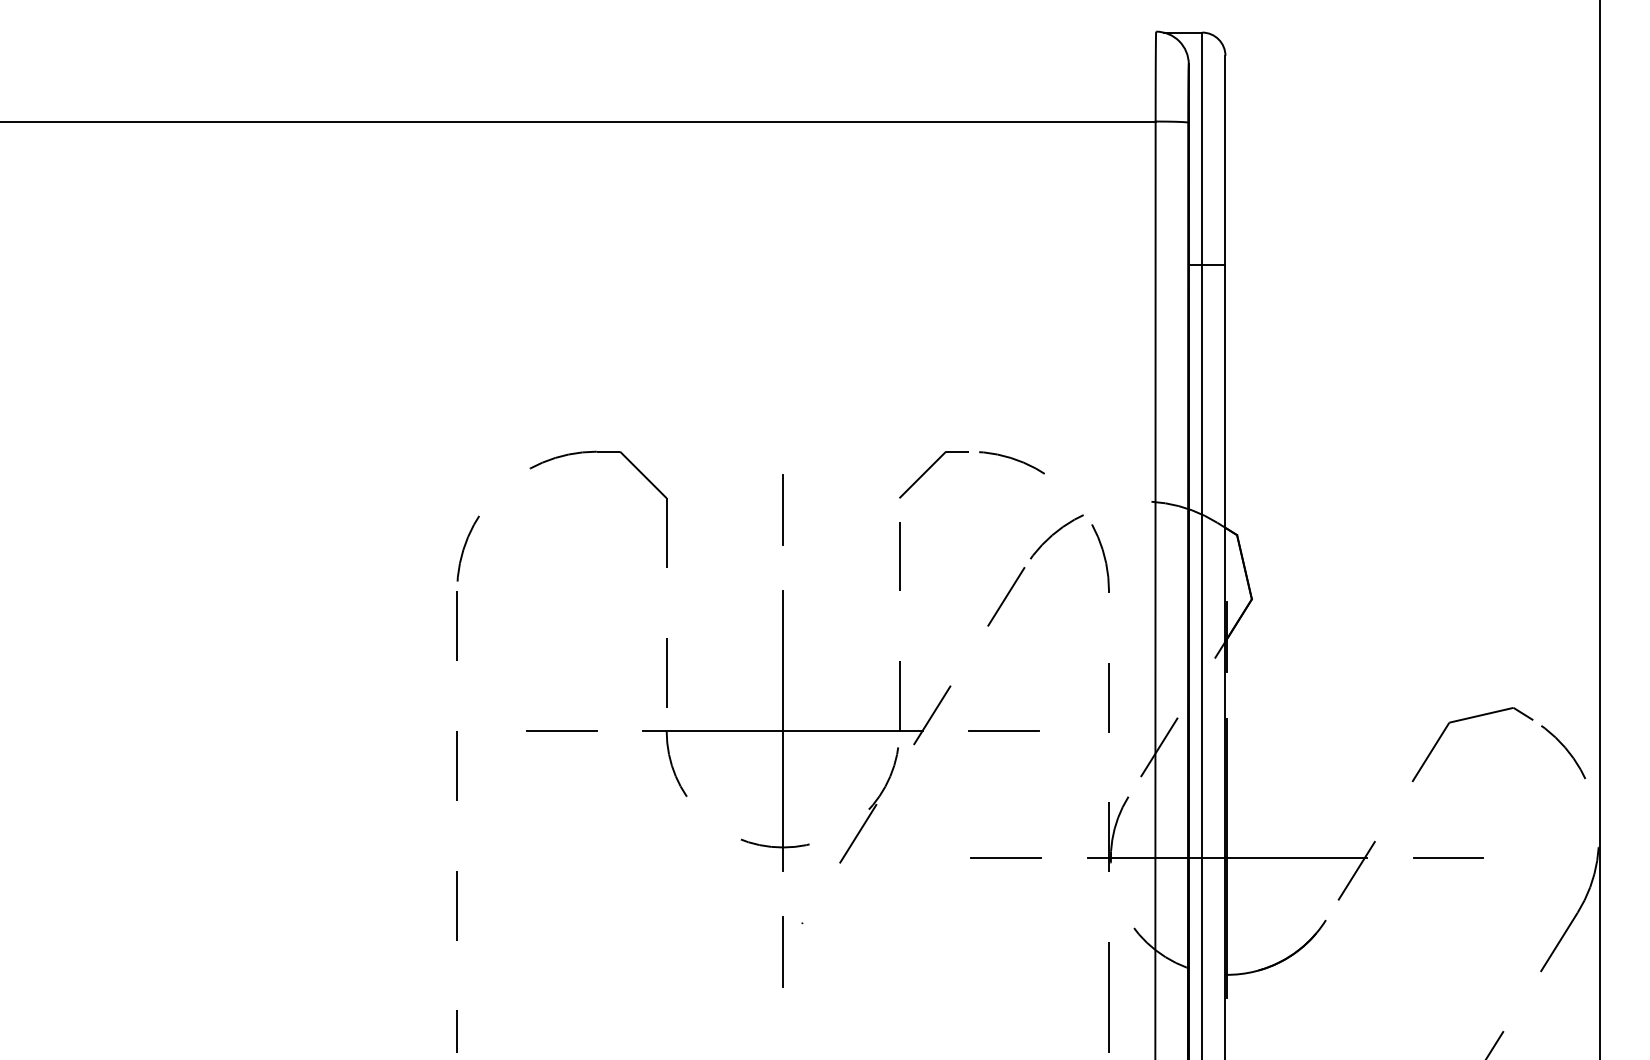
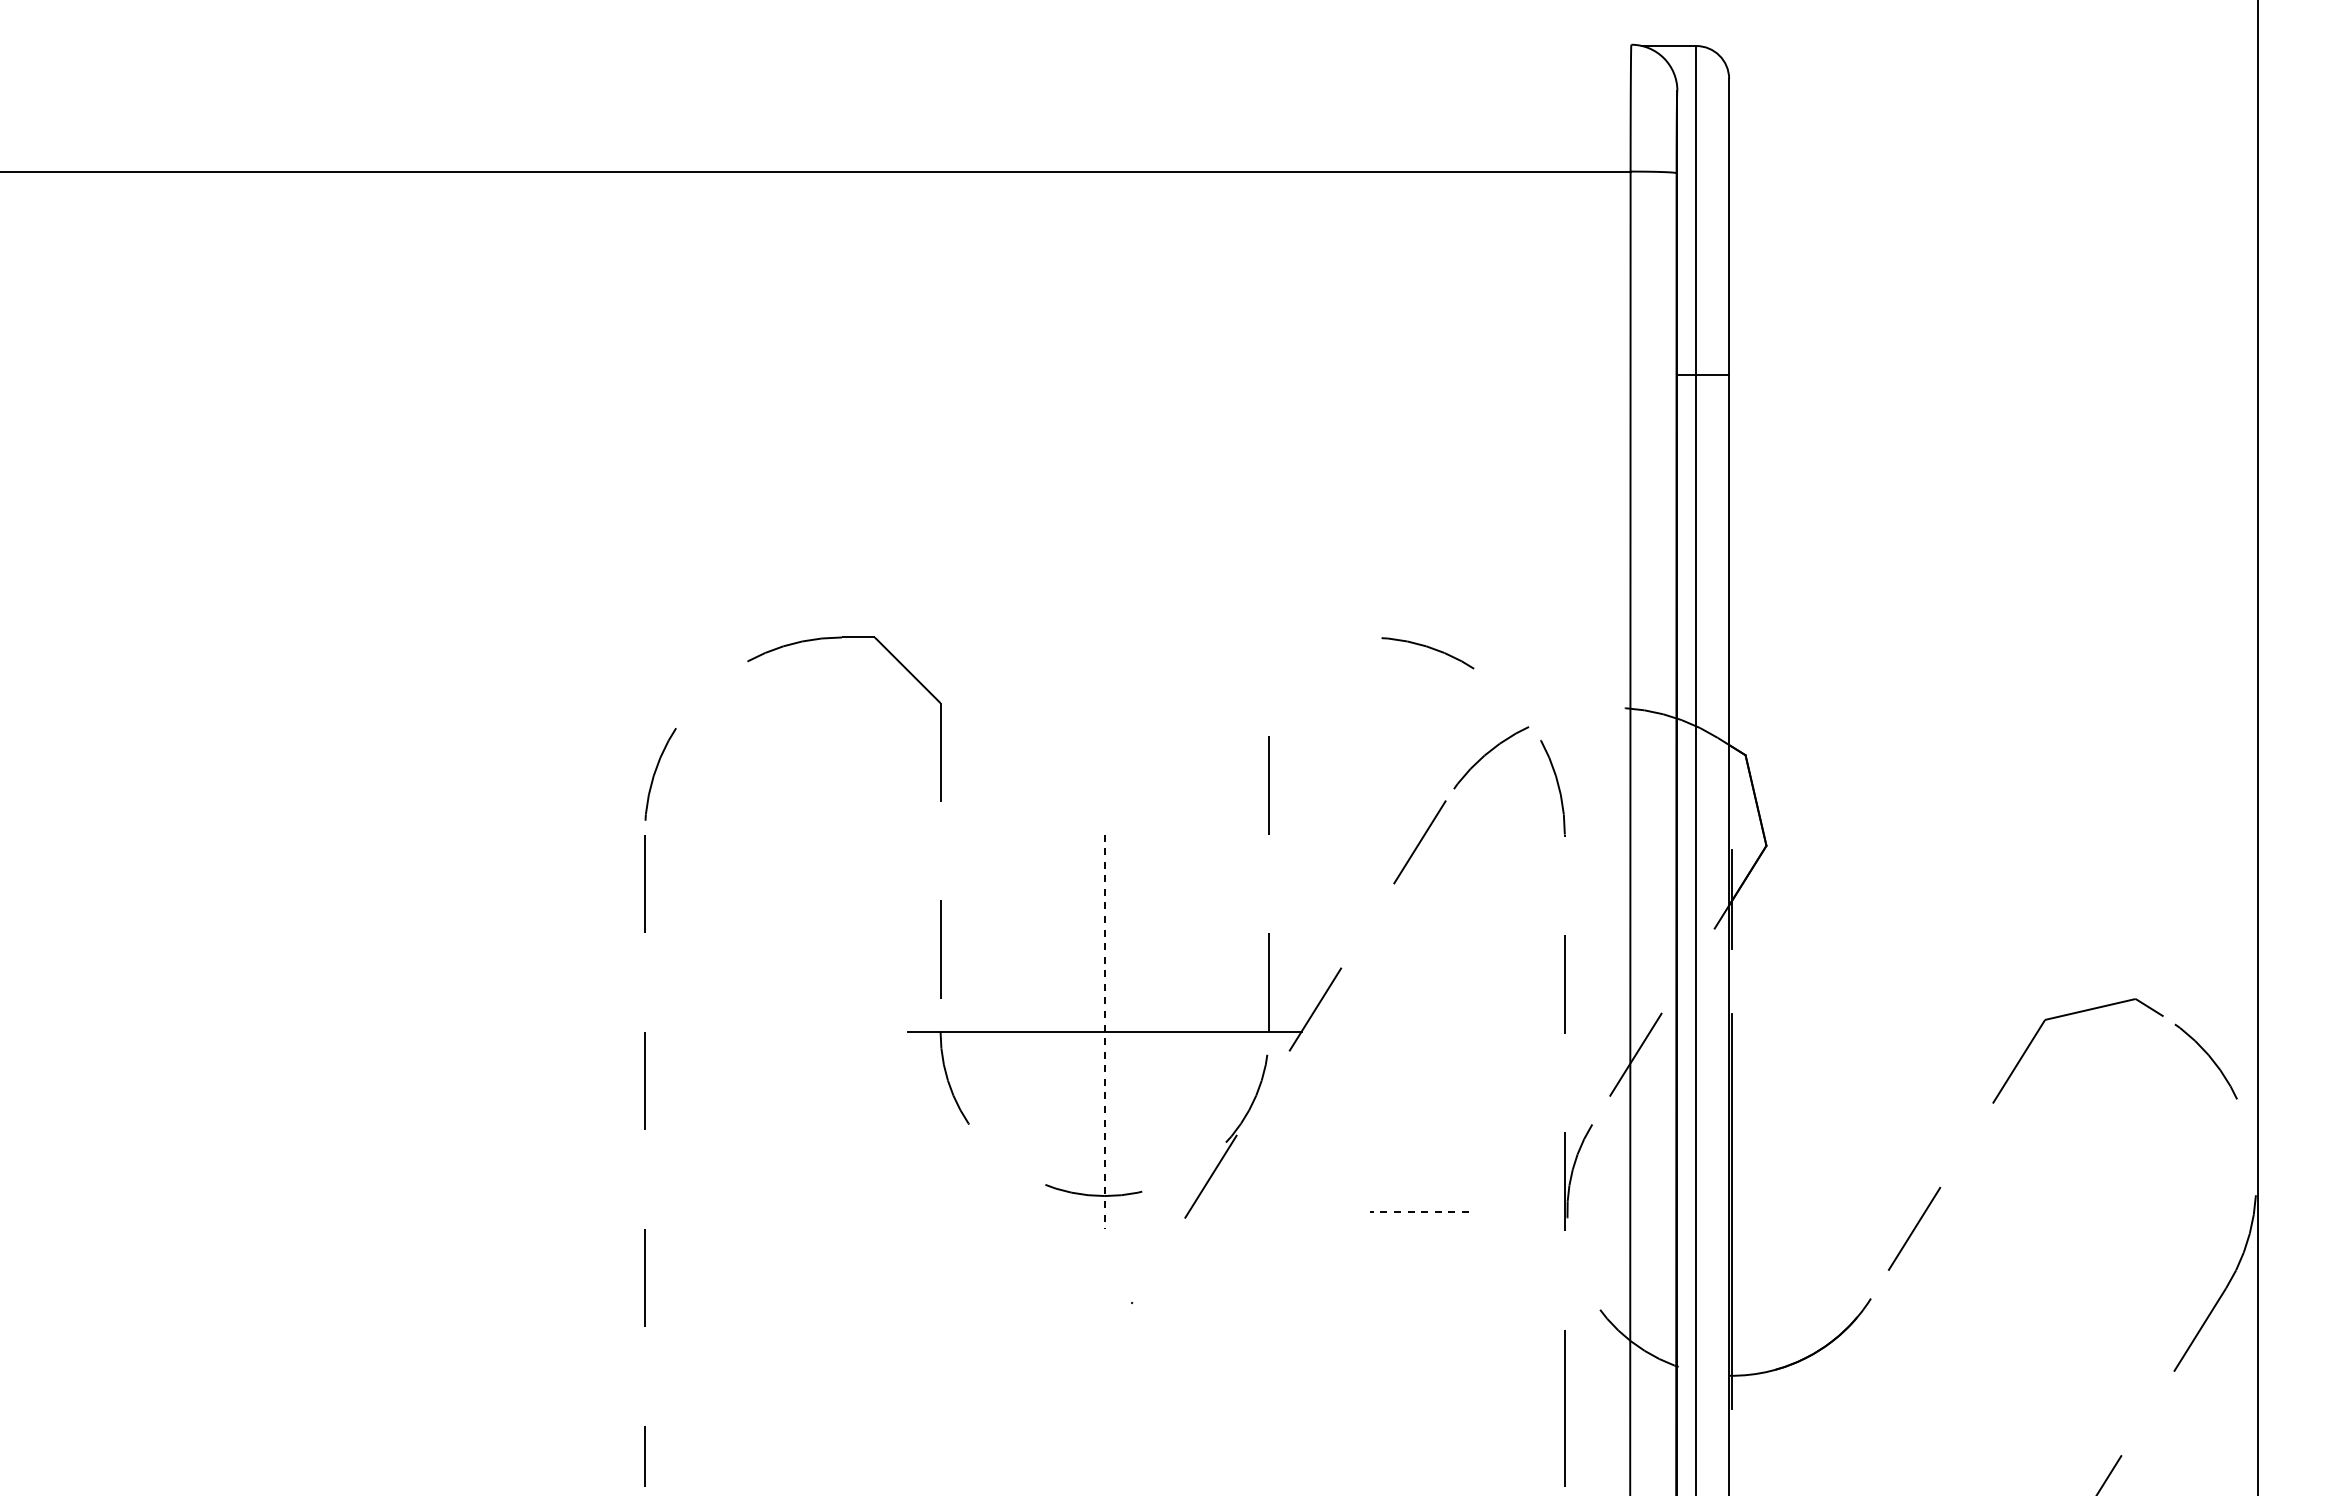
part: (929, 469) -> (1311, 662), removed
line: (782, 509) -> (1104, 719), removed
line: (561, 730) -> (792, 1031), removed
line: (1003, 730) -> (1416, 1031), removed
line: (782, 731) -> (1104, 1032), solid -> dashed
line: (1006, 858) -> (1419, 1211), solid -> dashed
line: (1227, 858) -> (1731, 1211), removed
line: (1448, 858) -> (2043, 1211), removed
line: (782, 951) -> (1104, 1343), removed

